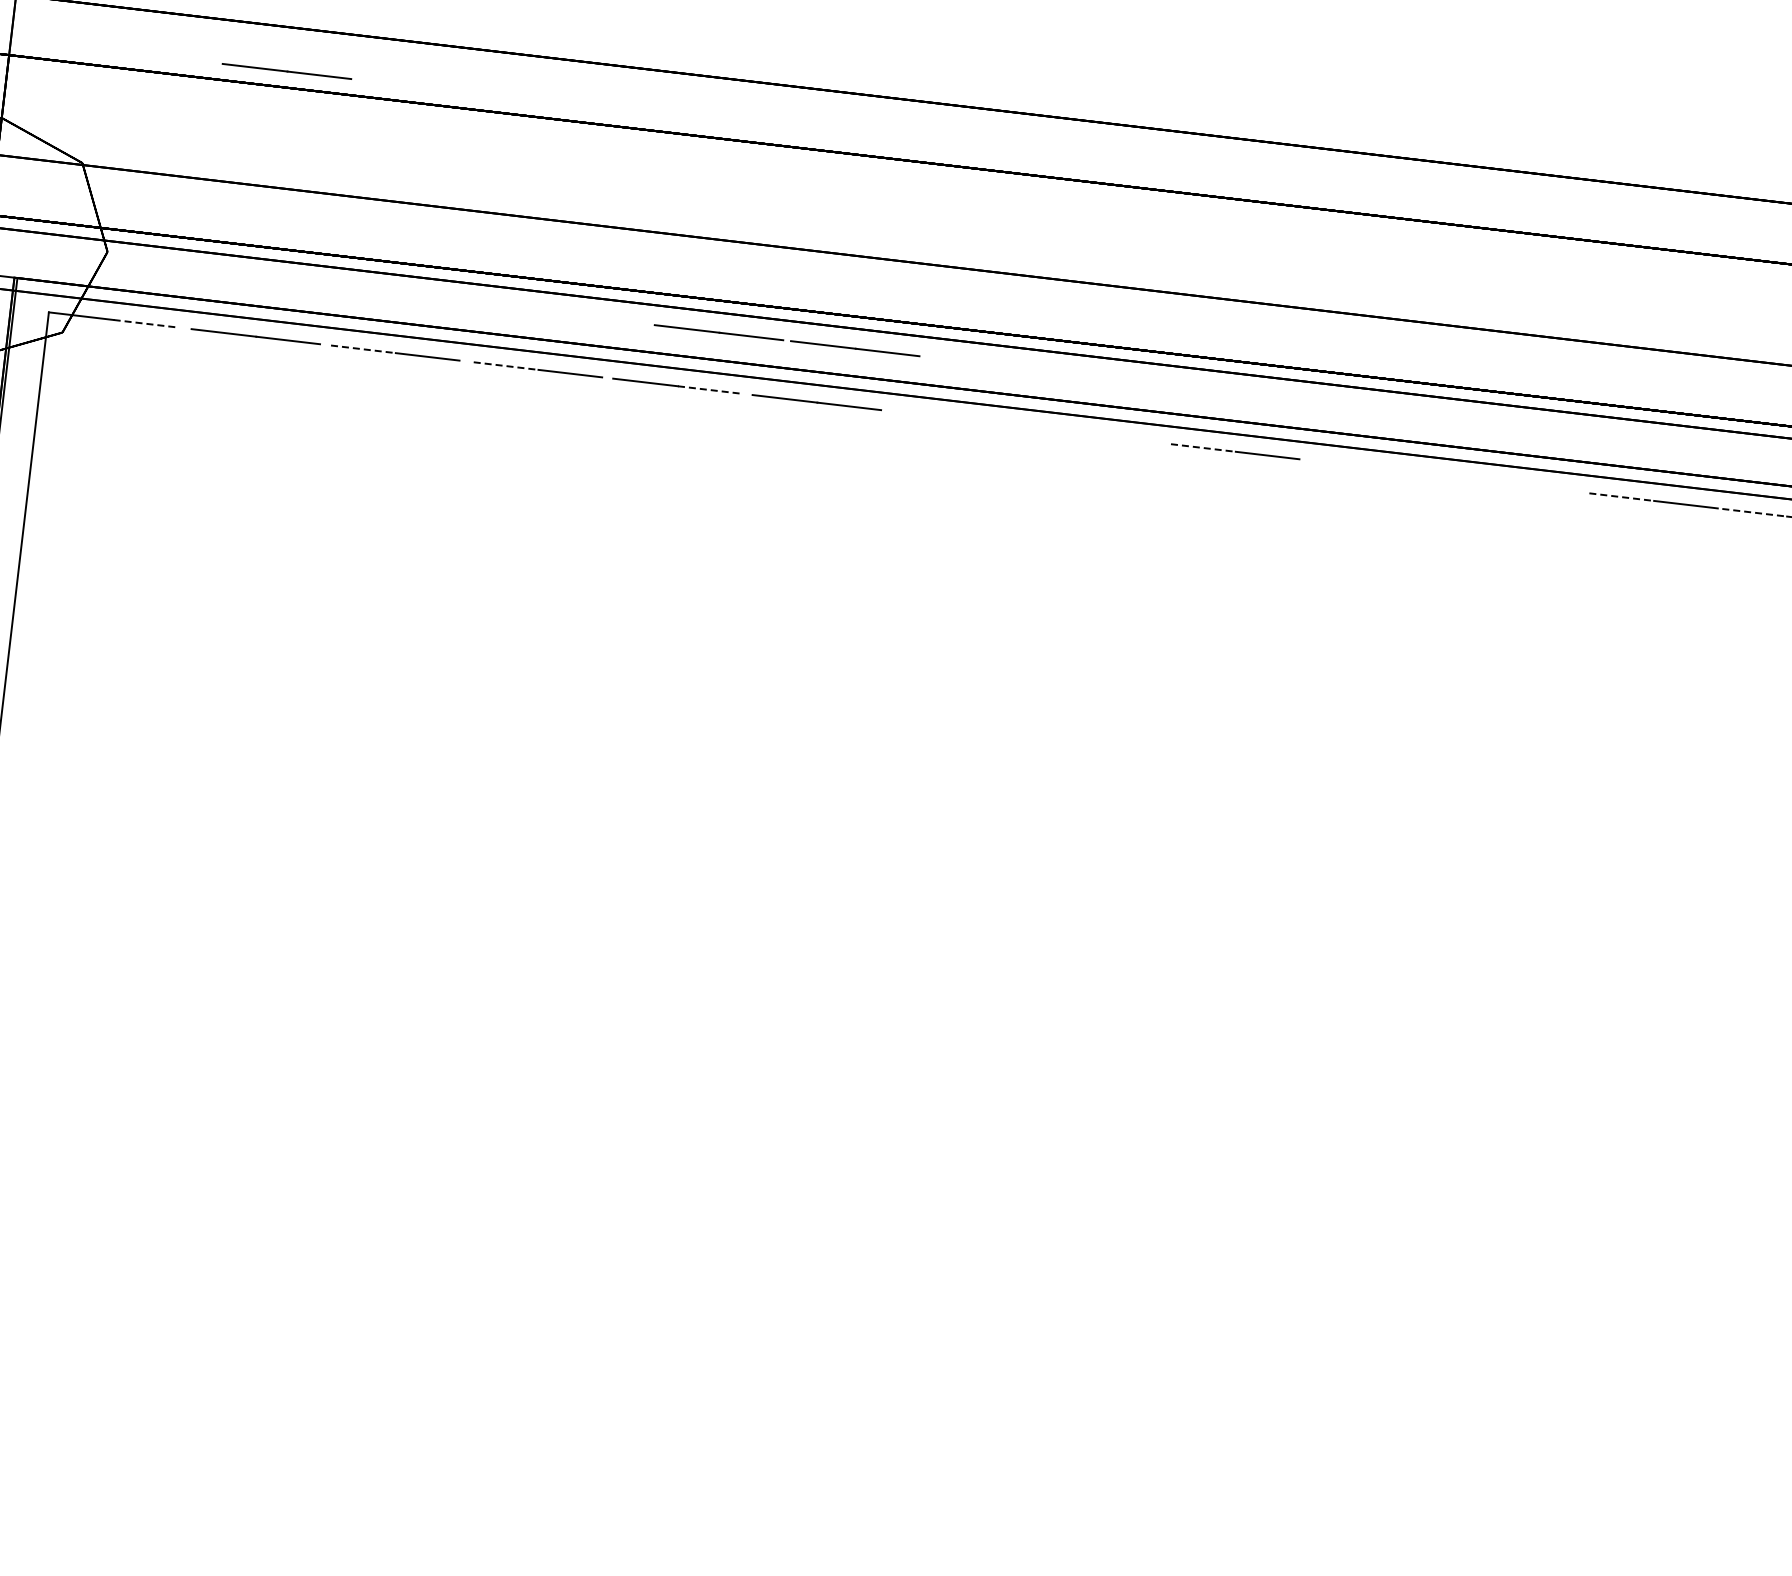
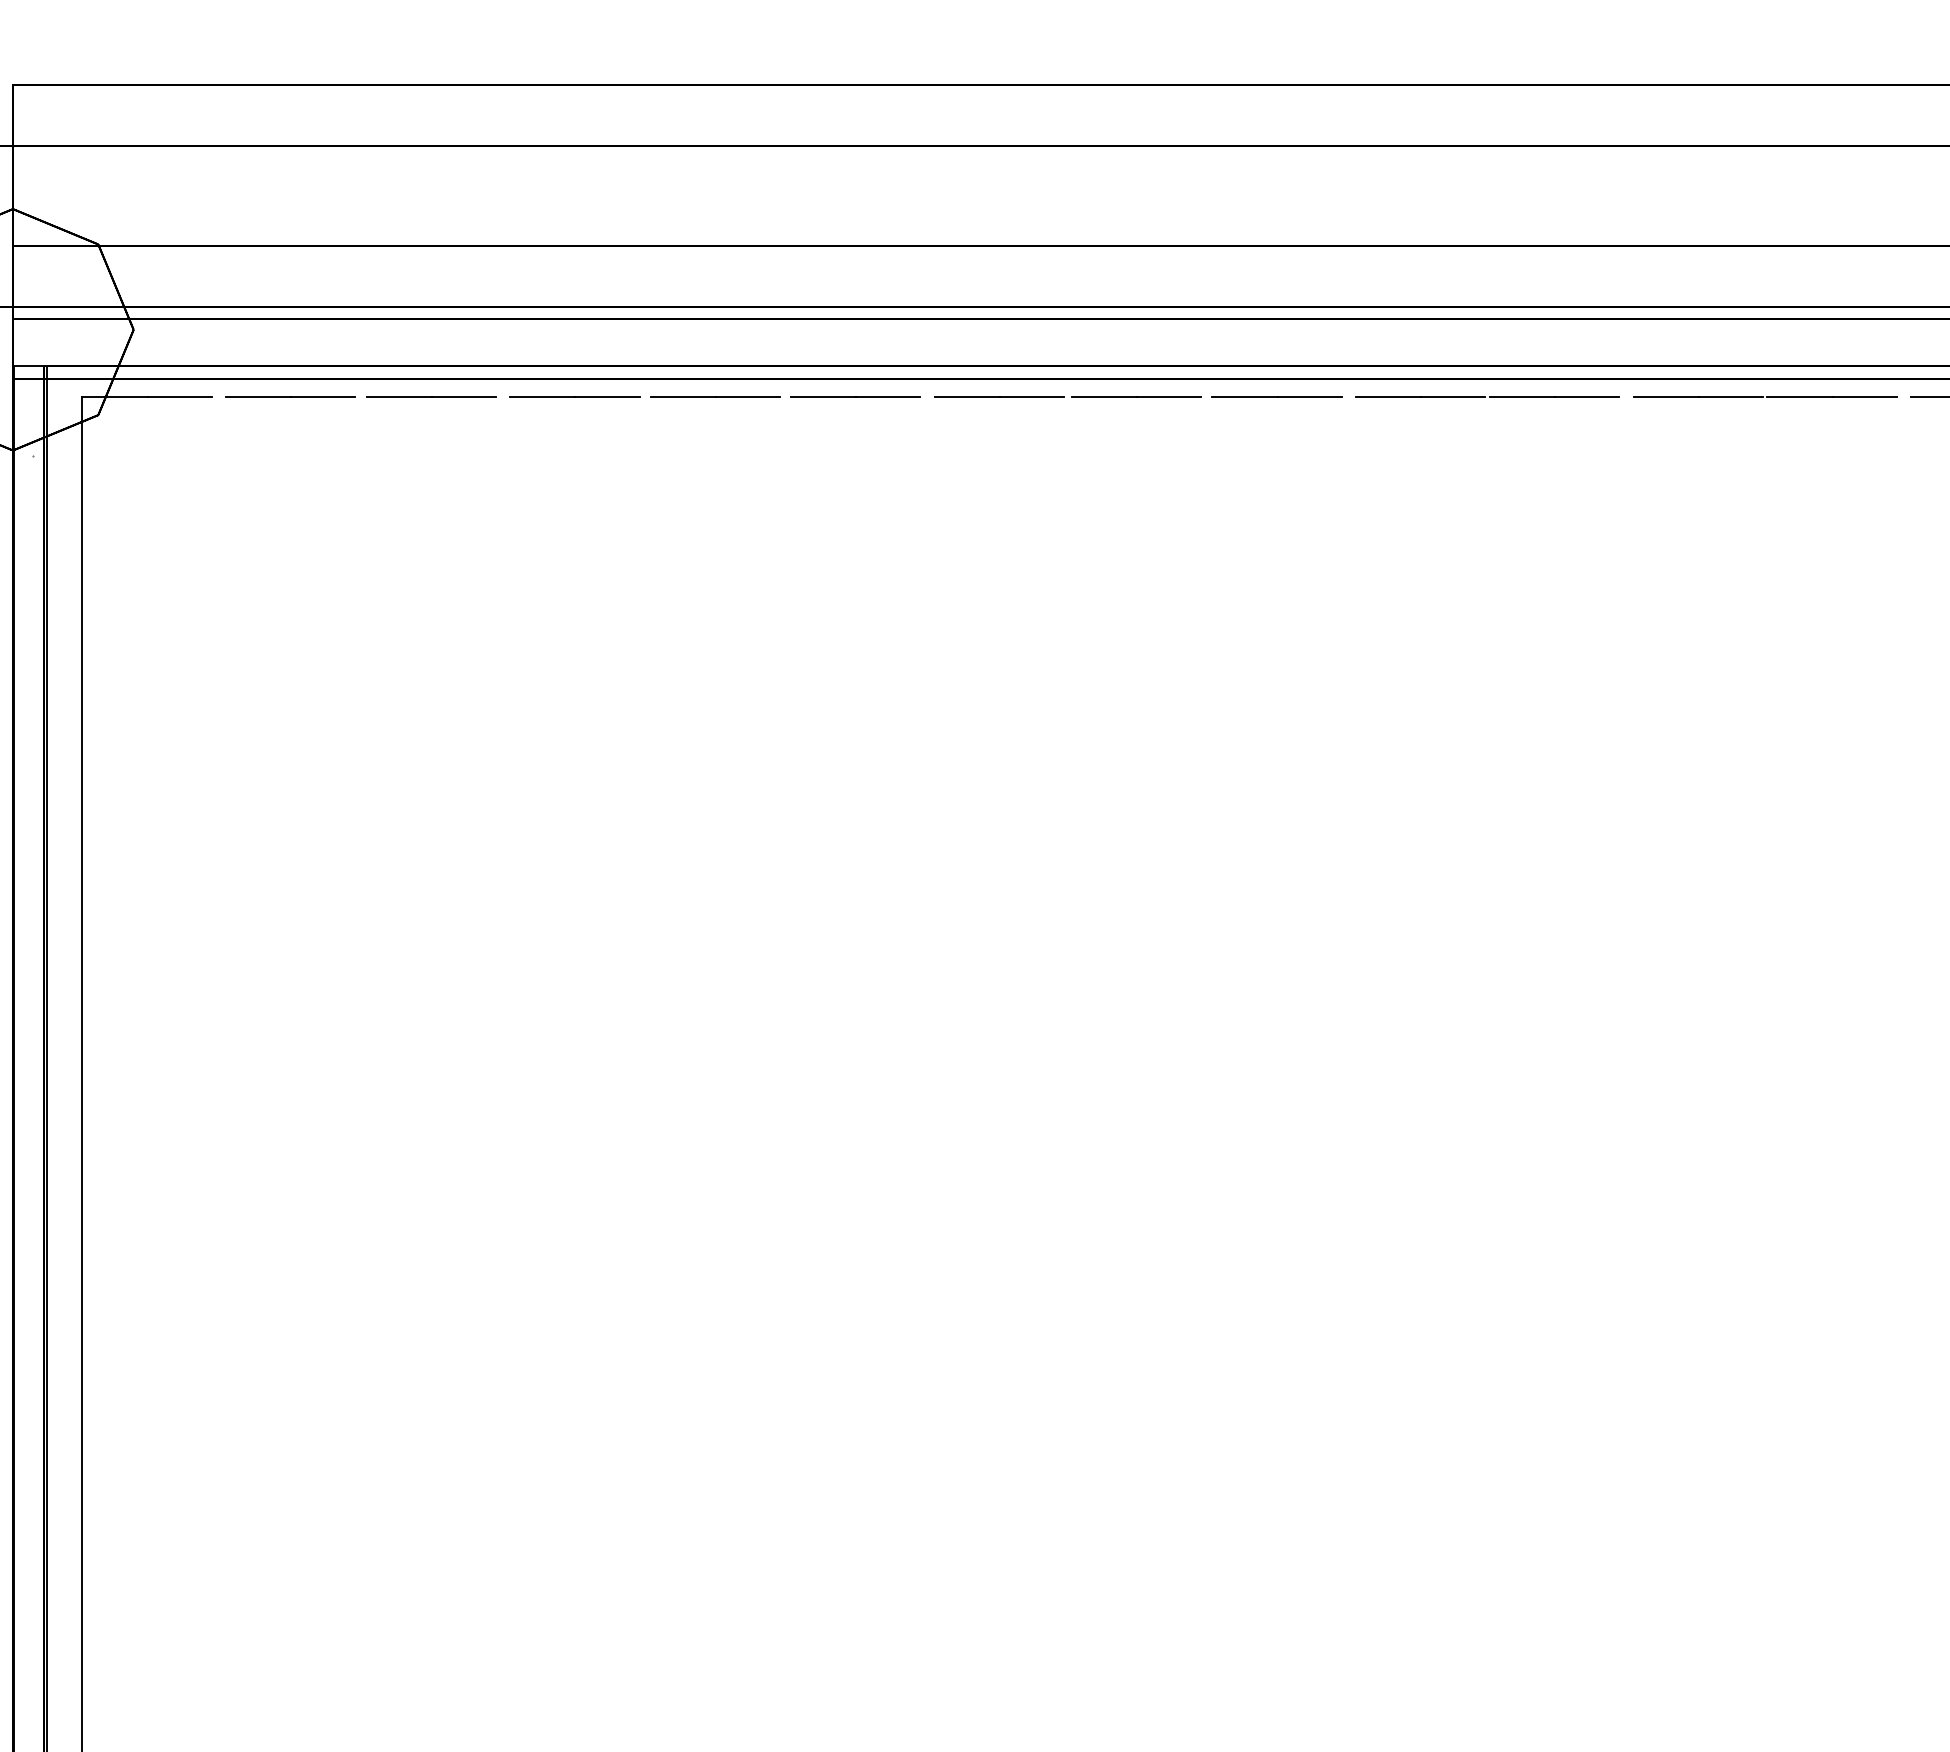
line: (286, 71) -> (290, 129), removed
line: (146, 323) -> (180, 396), dashed -> solid
line: (783, 340) -> (1064, 396), moved
line: (363, 349) -> (399, 396), dashed -> solid
line: (505, 365) -> (542, 396), dashed -> solid
line: (710, 389) -> (748, 396), dashed -> solid
line: (1203, 447) -> (1244, 396), dashed -> solid
line: (1442, 475) -> (1485, 396), added
line: (1622, 497) -> (1666, 396), dashed -> solid
line: (1755, 512) -> (1800, 396), dashed -> solid

